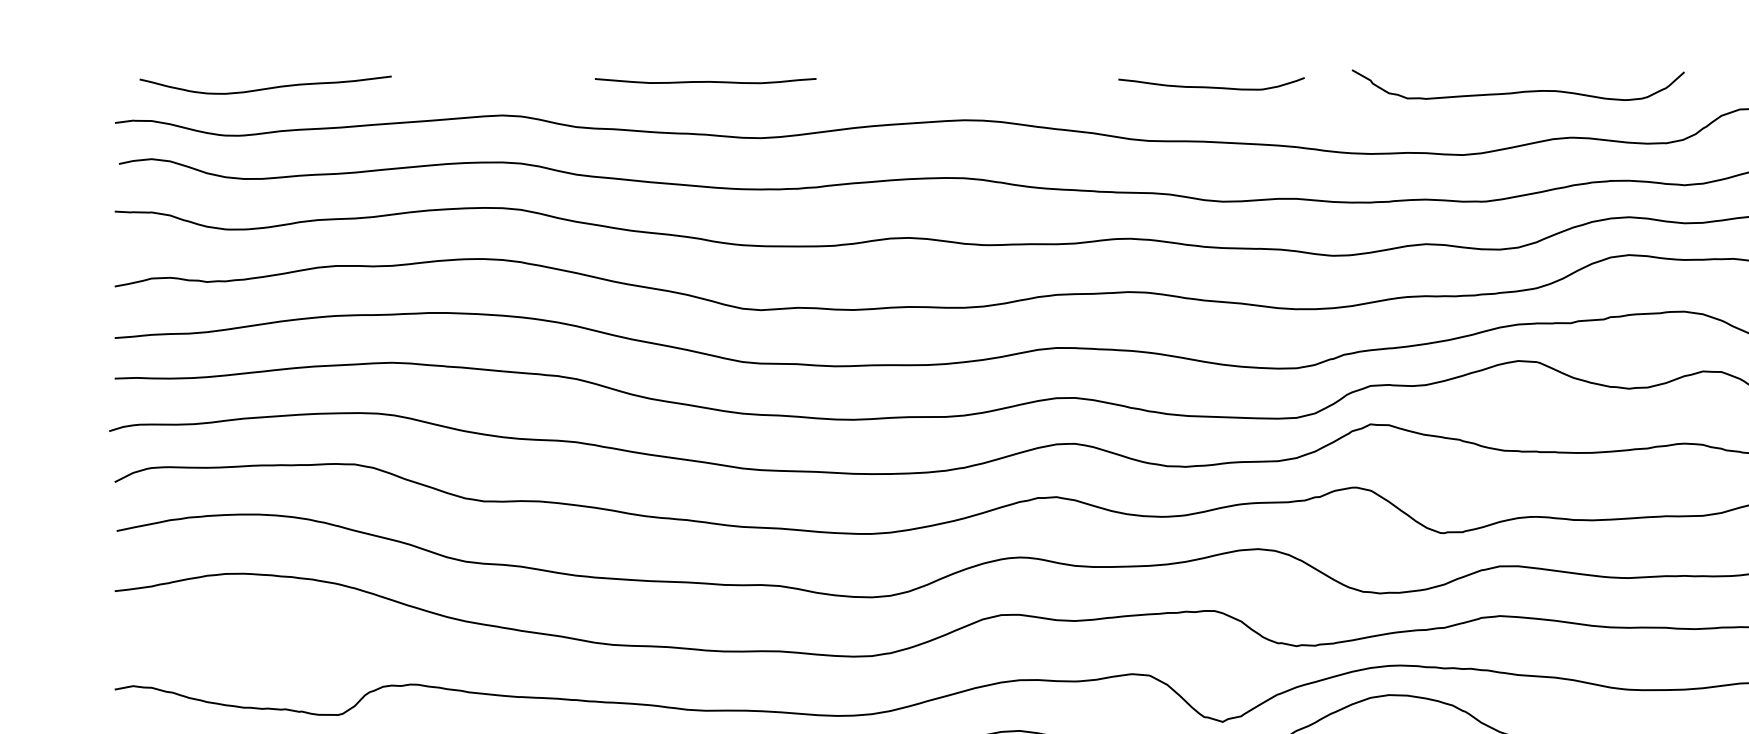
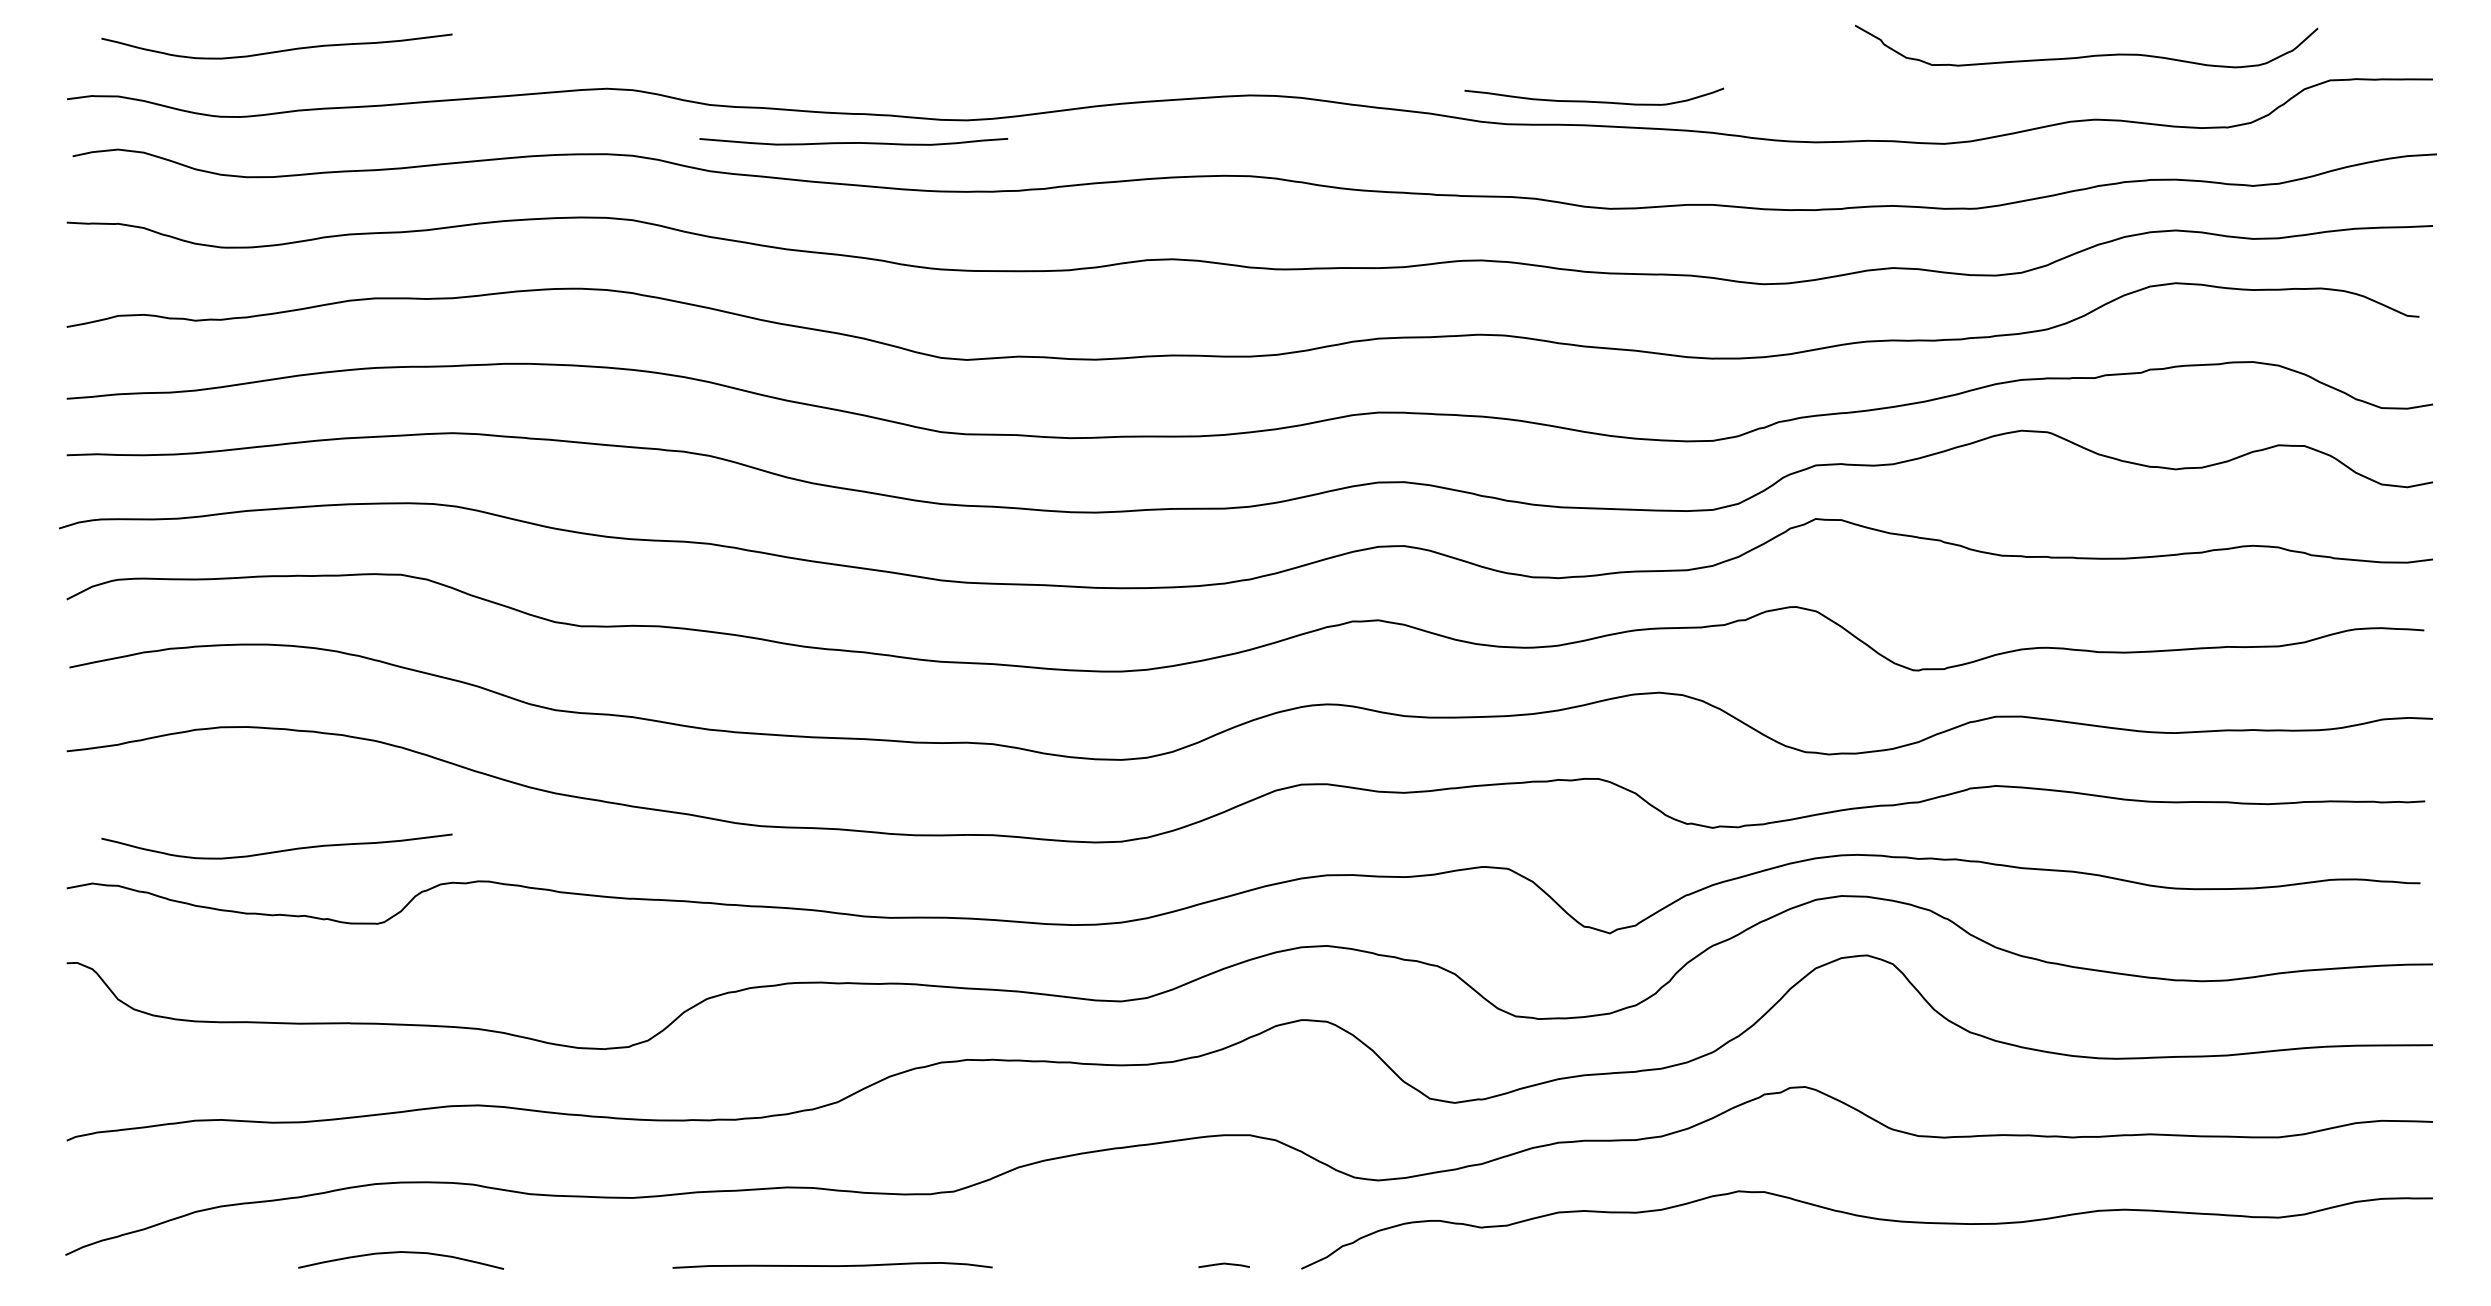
curve: (705, 81) -> (853, 142), moved
curve: (1211, 87) -> (1594, 101), moved
curve: (1518, 91) -> (2086, 55), moved
curve: (266, 662) -> (277, 850), added

